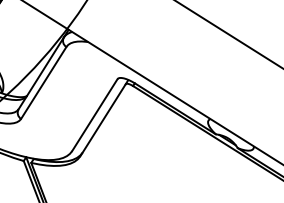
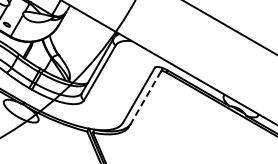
line: (103, 119) -> (145, 98), solid -> dashed

